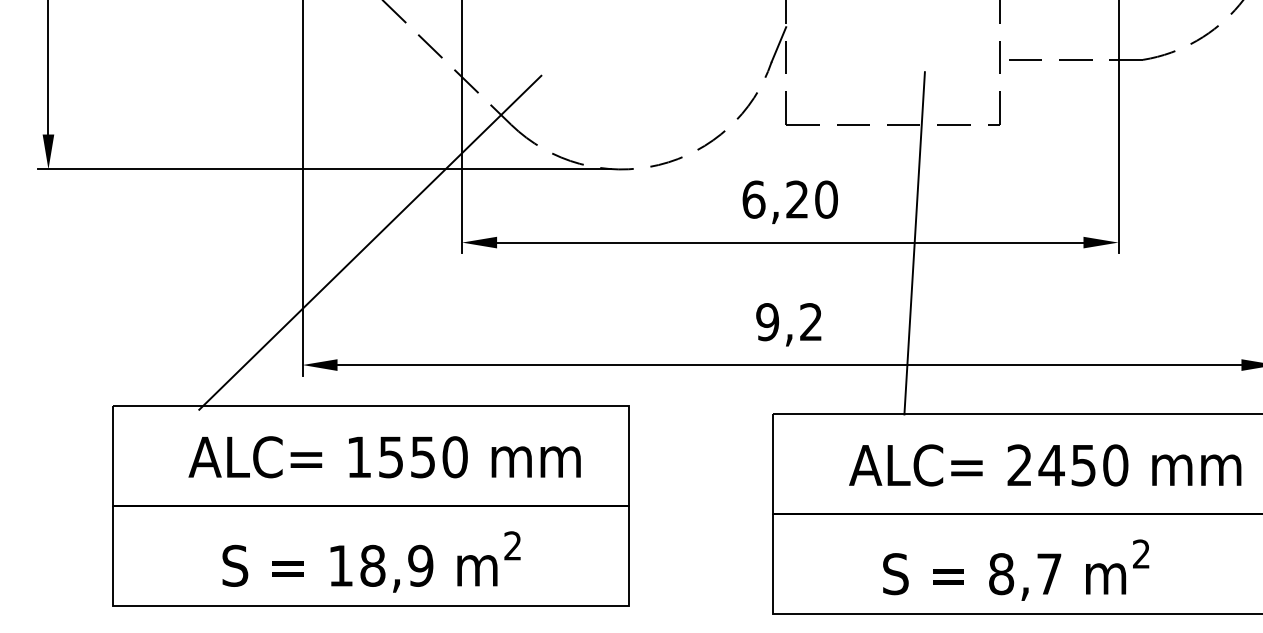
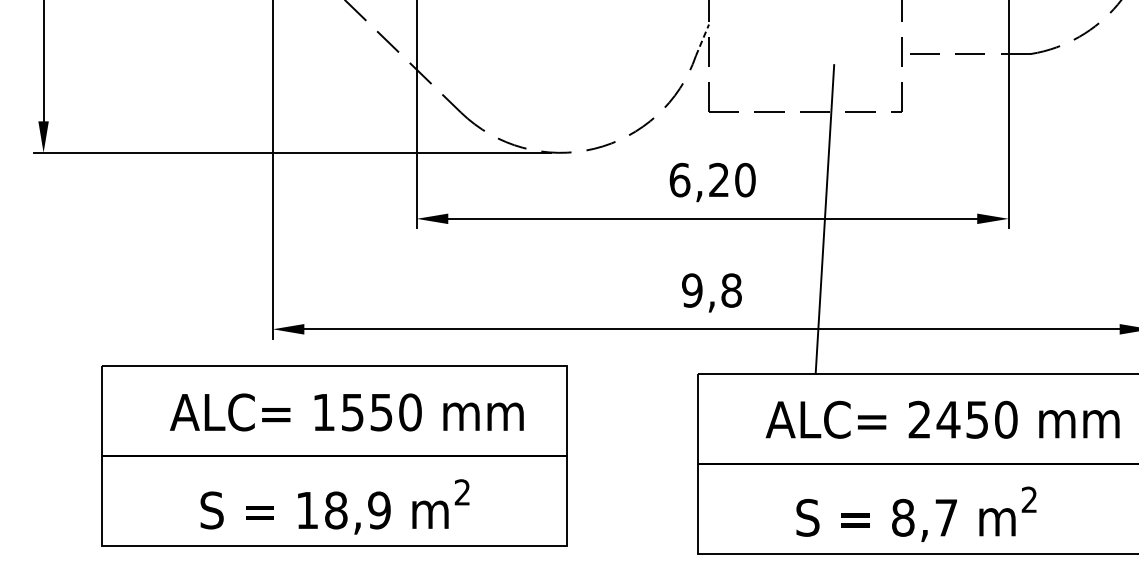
line: (778, 44) -> (702, 40), solid -> dashed
line: (370, 242) -> (334, 218), removed
text: (811, 322) -> (731, 290), 9,2 -> 9,8

